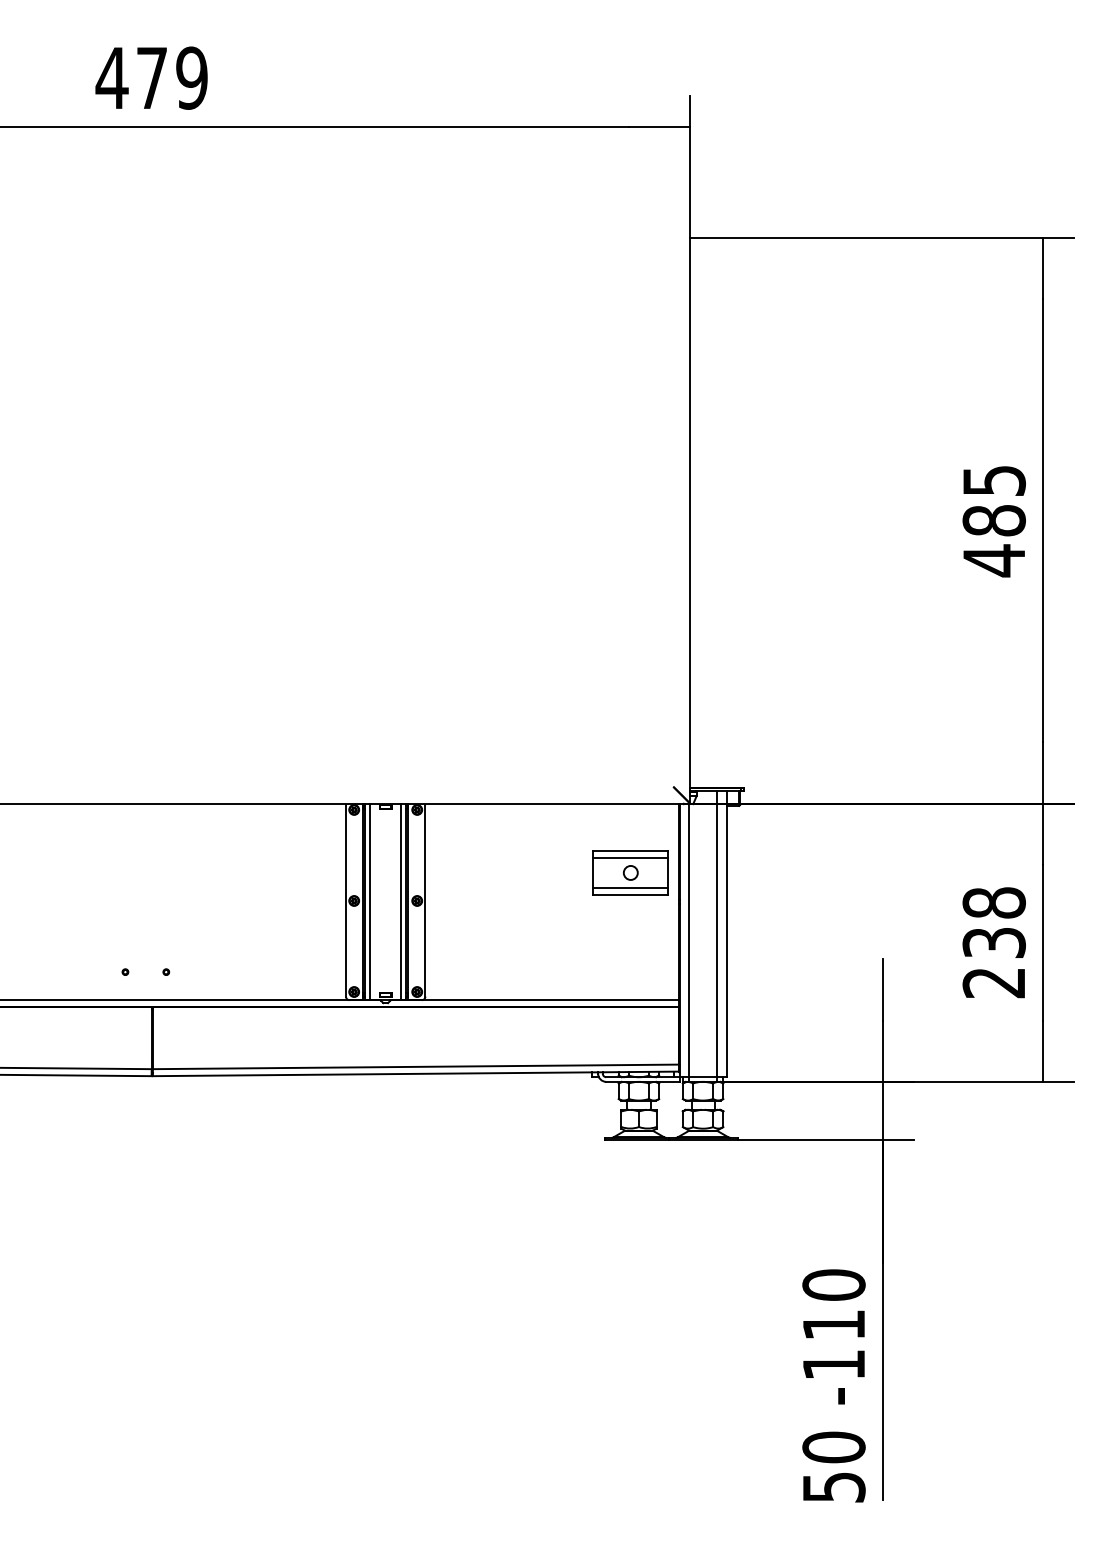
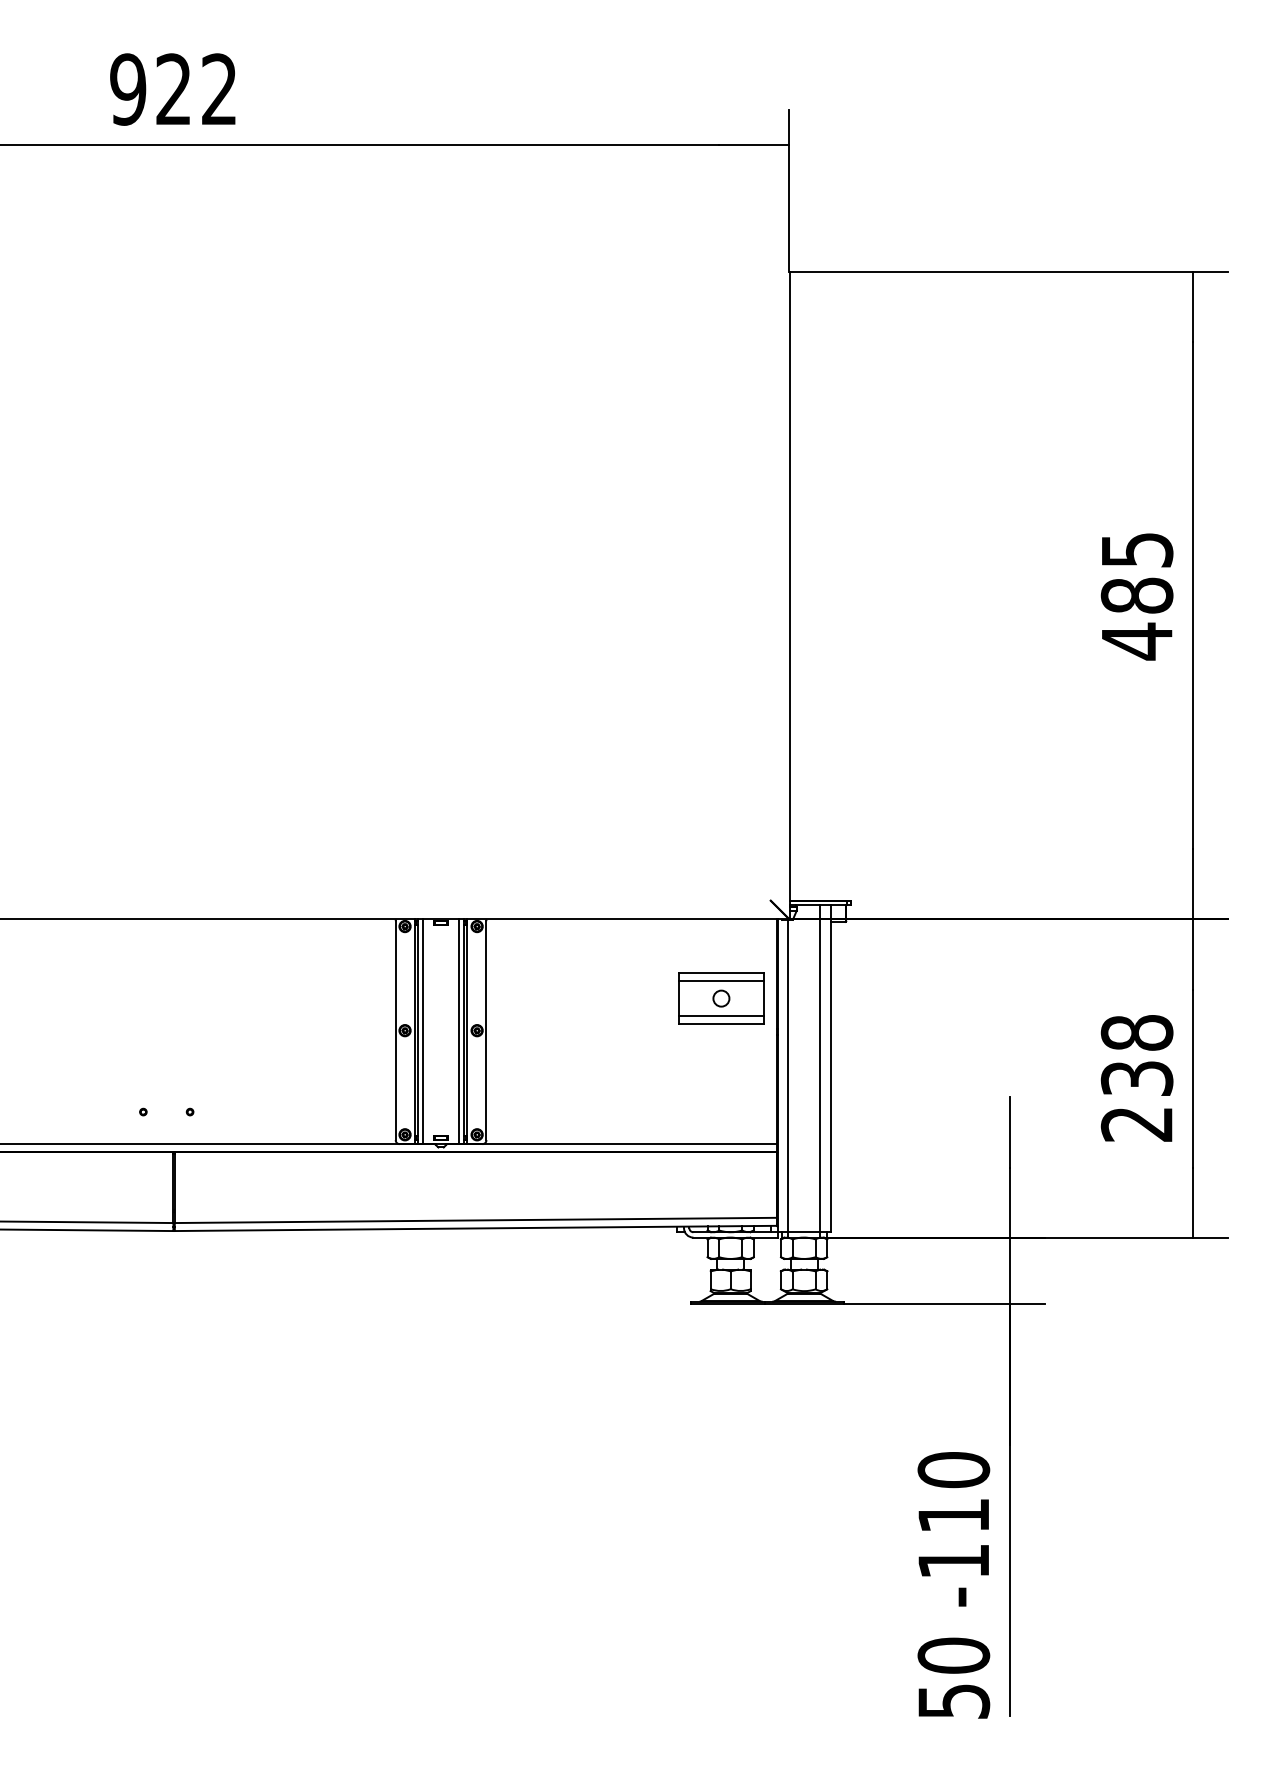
text: (151, 77) -> (173, 88), 479 -> 922

